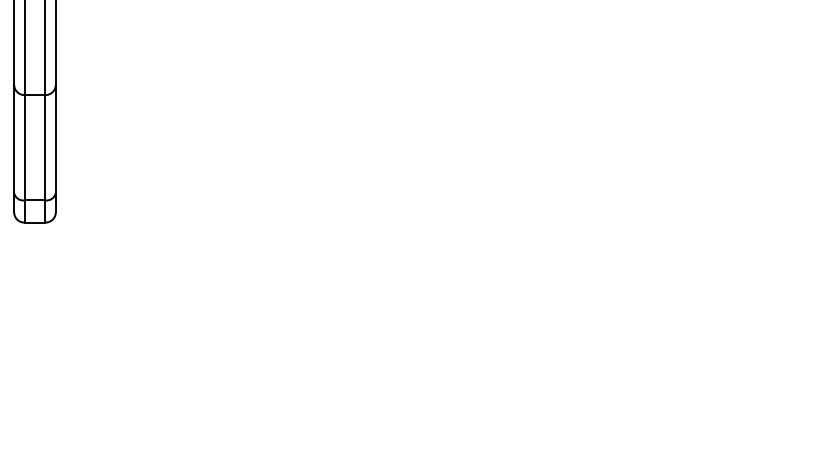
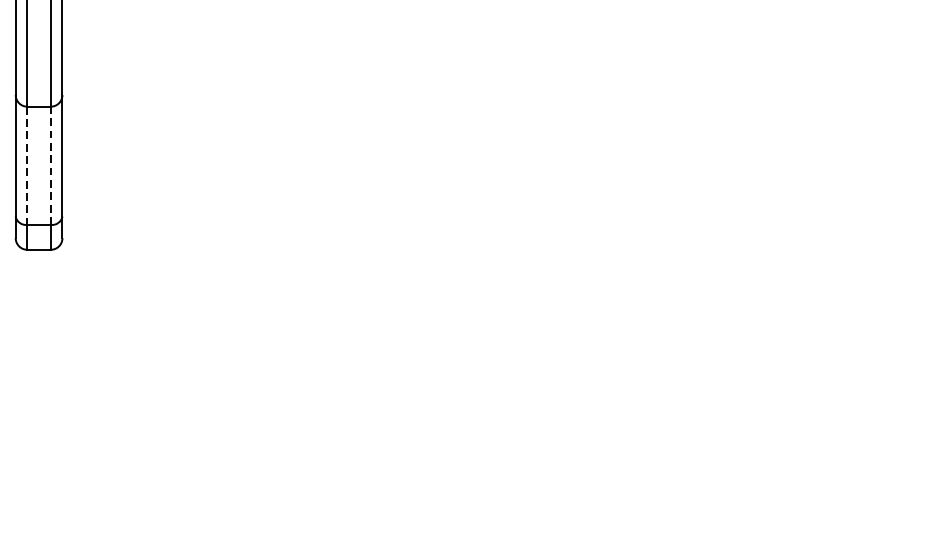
line: (24, 147) -> (27, 165), solid -> dashed
line: (45, 147) -> (50, 165), solid -> dashed

